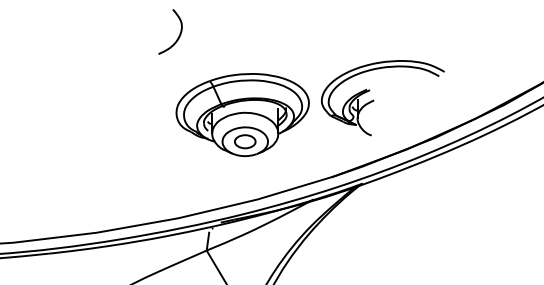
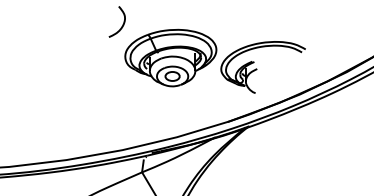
part: (242, 114) -> (170, 57), moved

